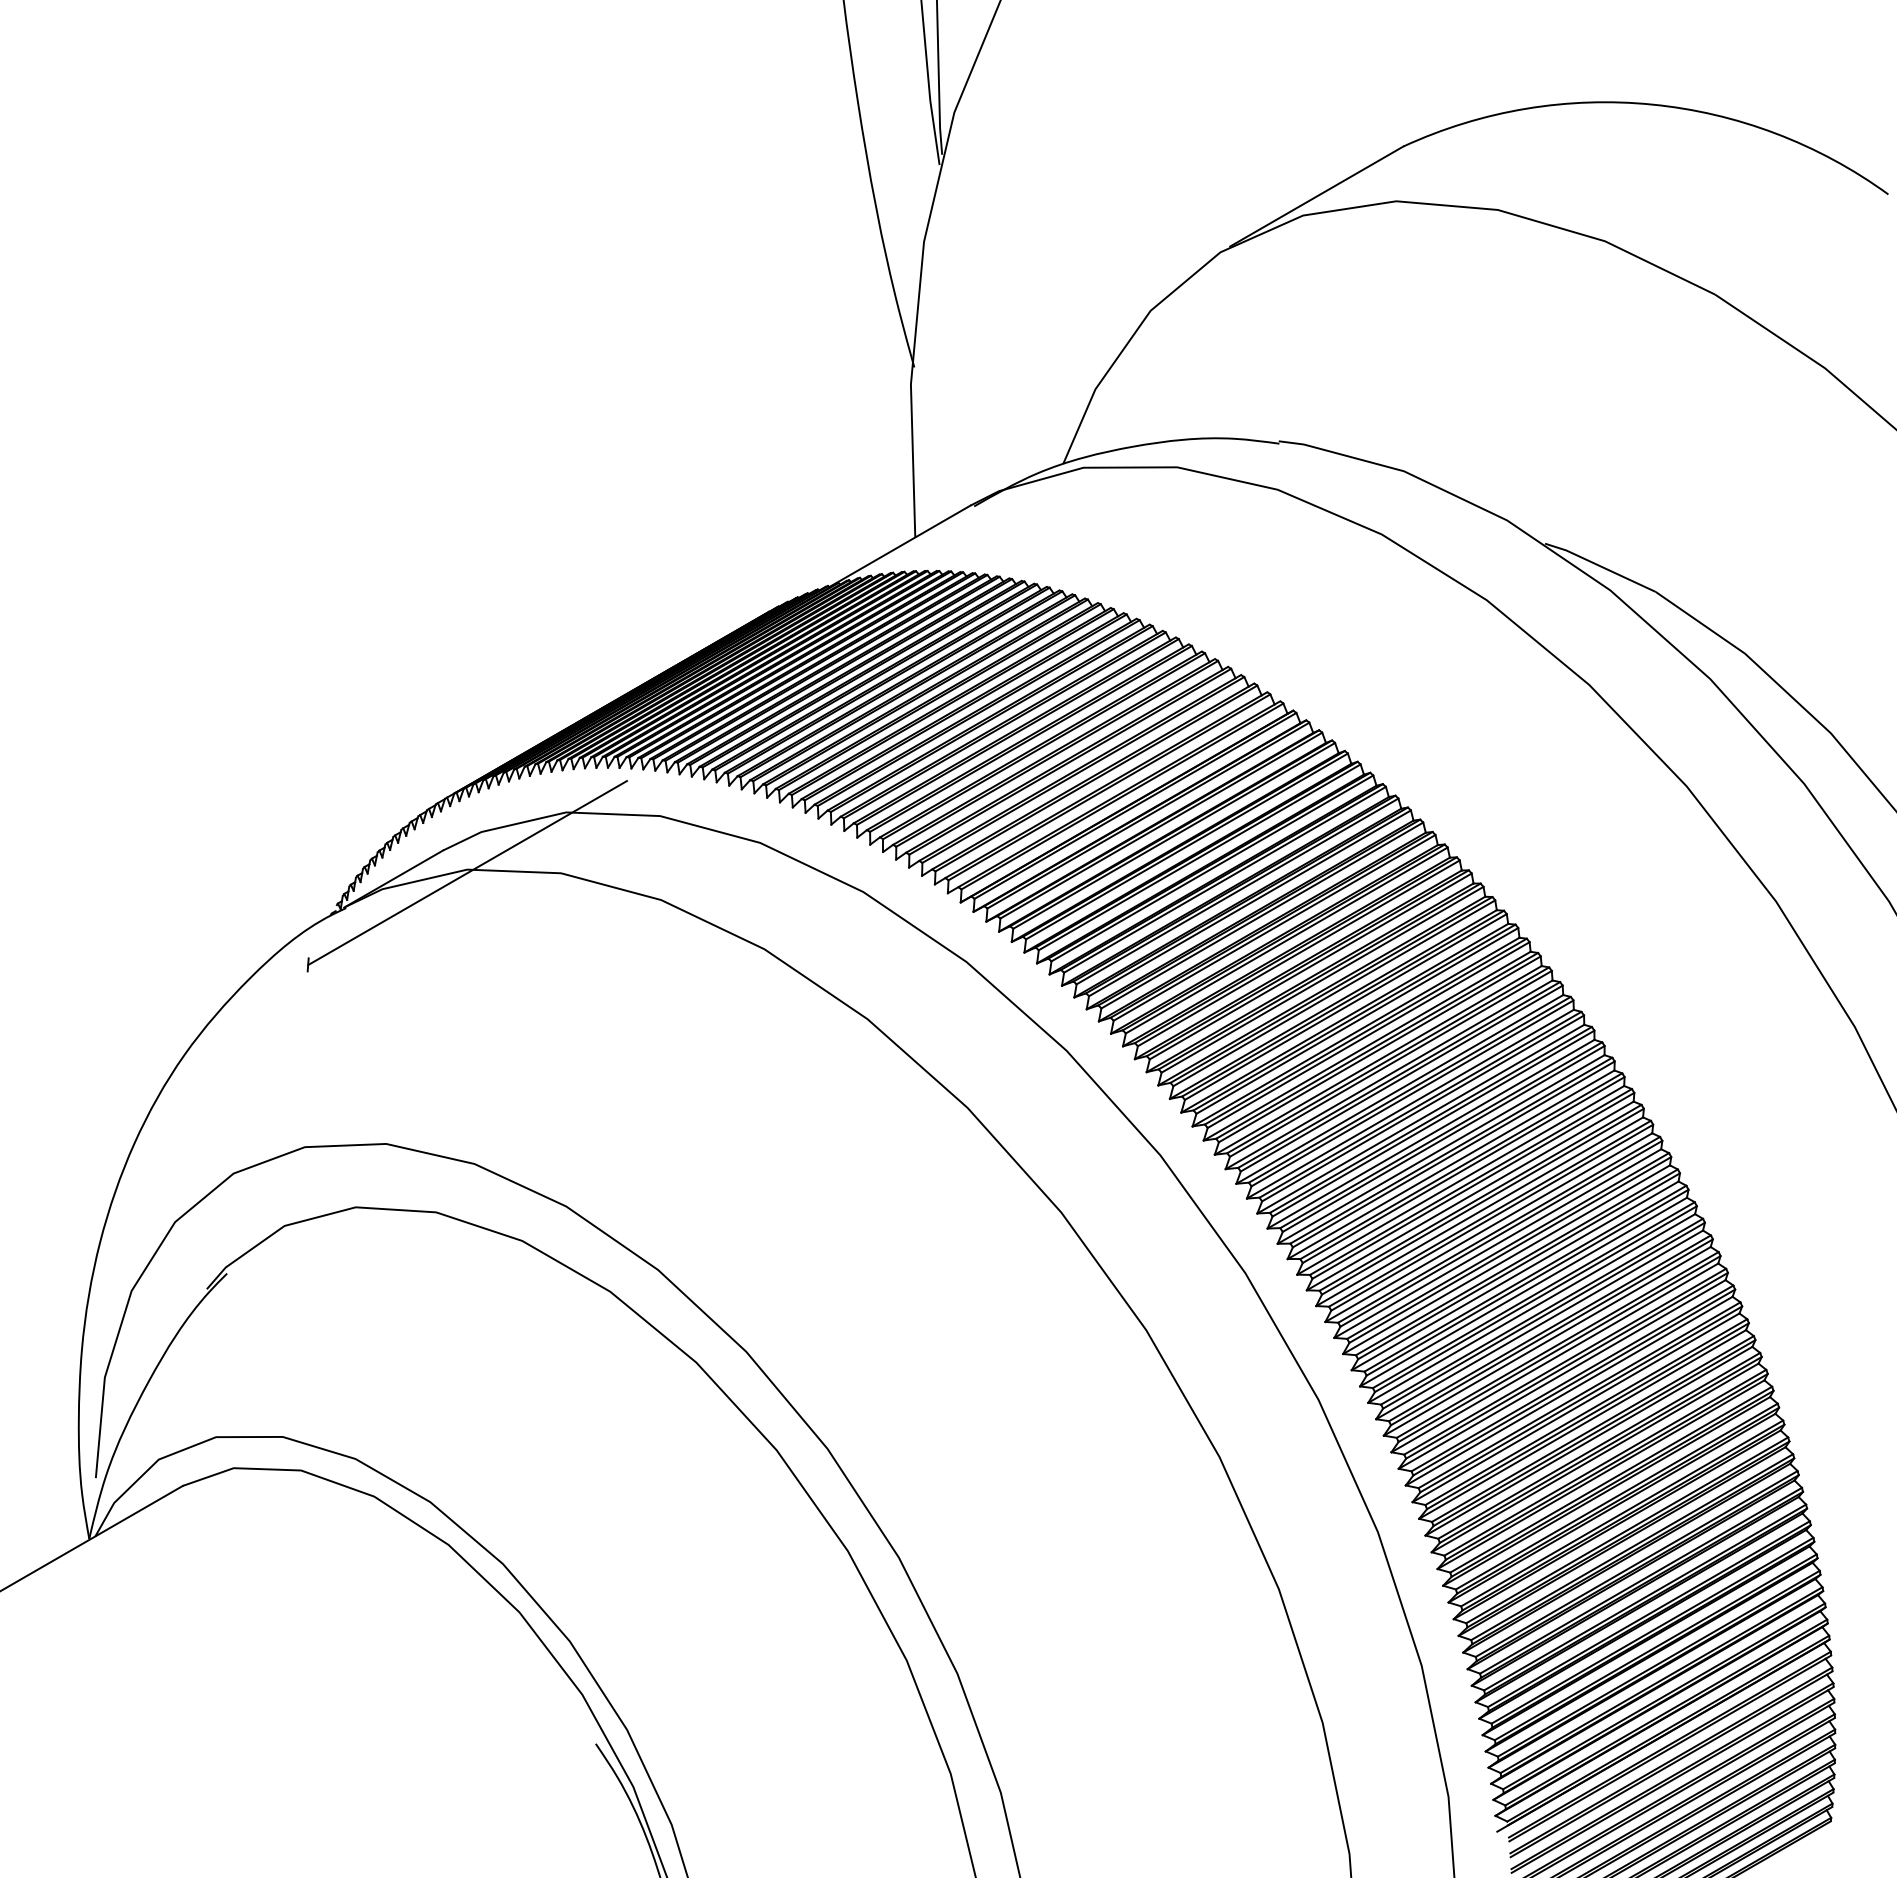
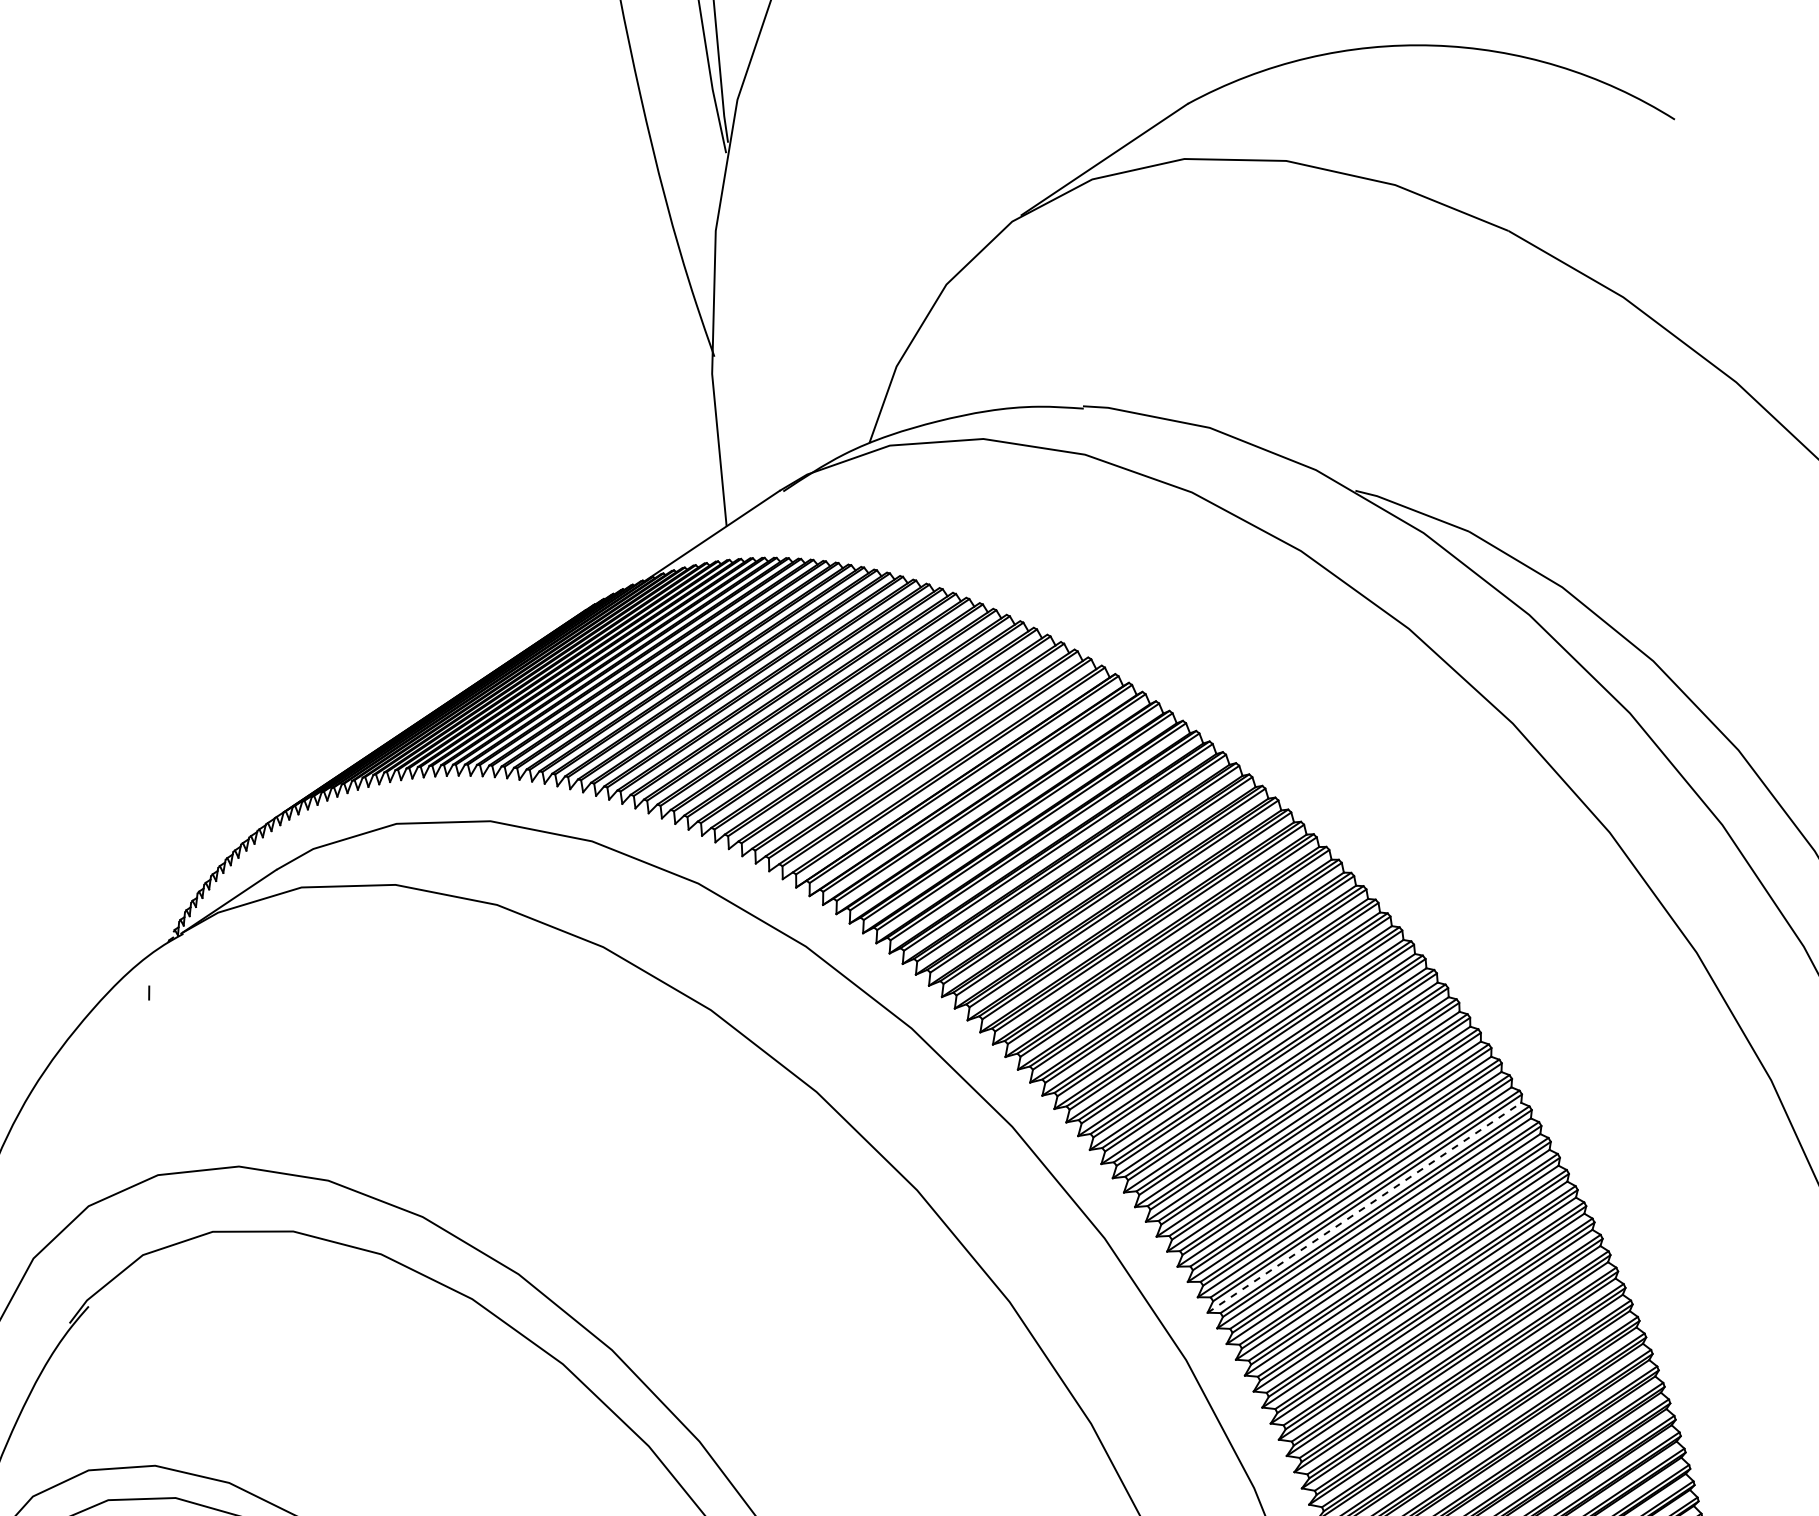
line: (467, 873) -> (302, 891), removed
line: (1506, 1259) -> (1364, 1207), solid -> dashed

